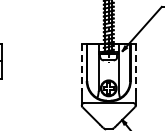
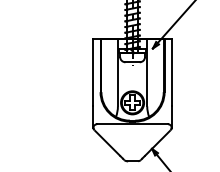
line: (81, 68) -> (92, 74), dashed -> solid
line: (135, 68) -> (171, 74), dashed -> solid

